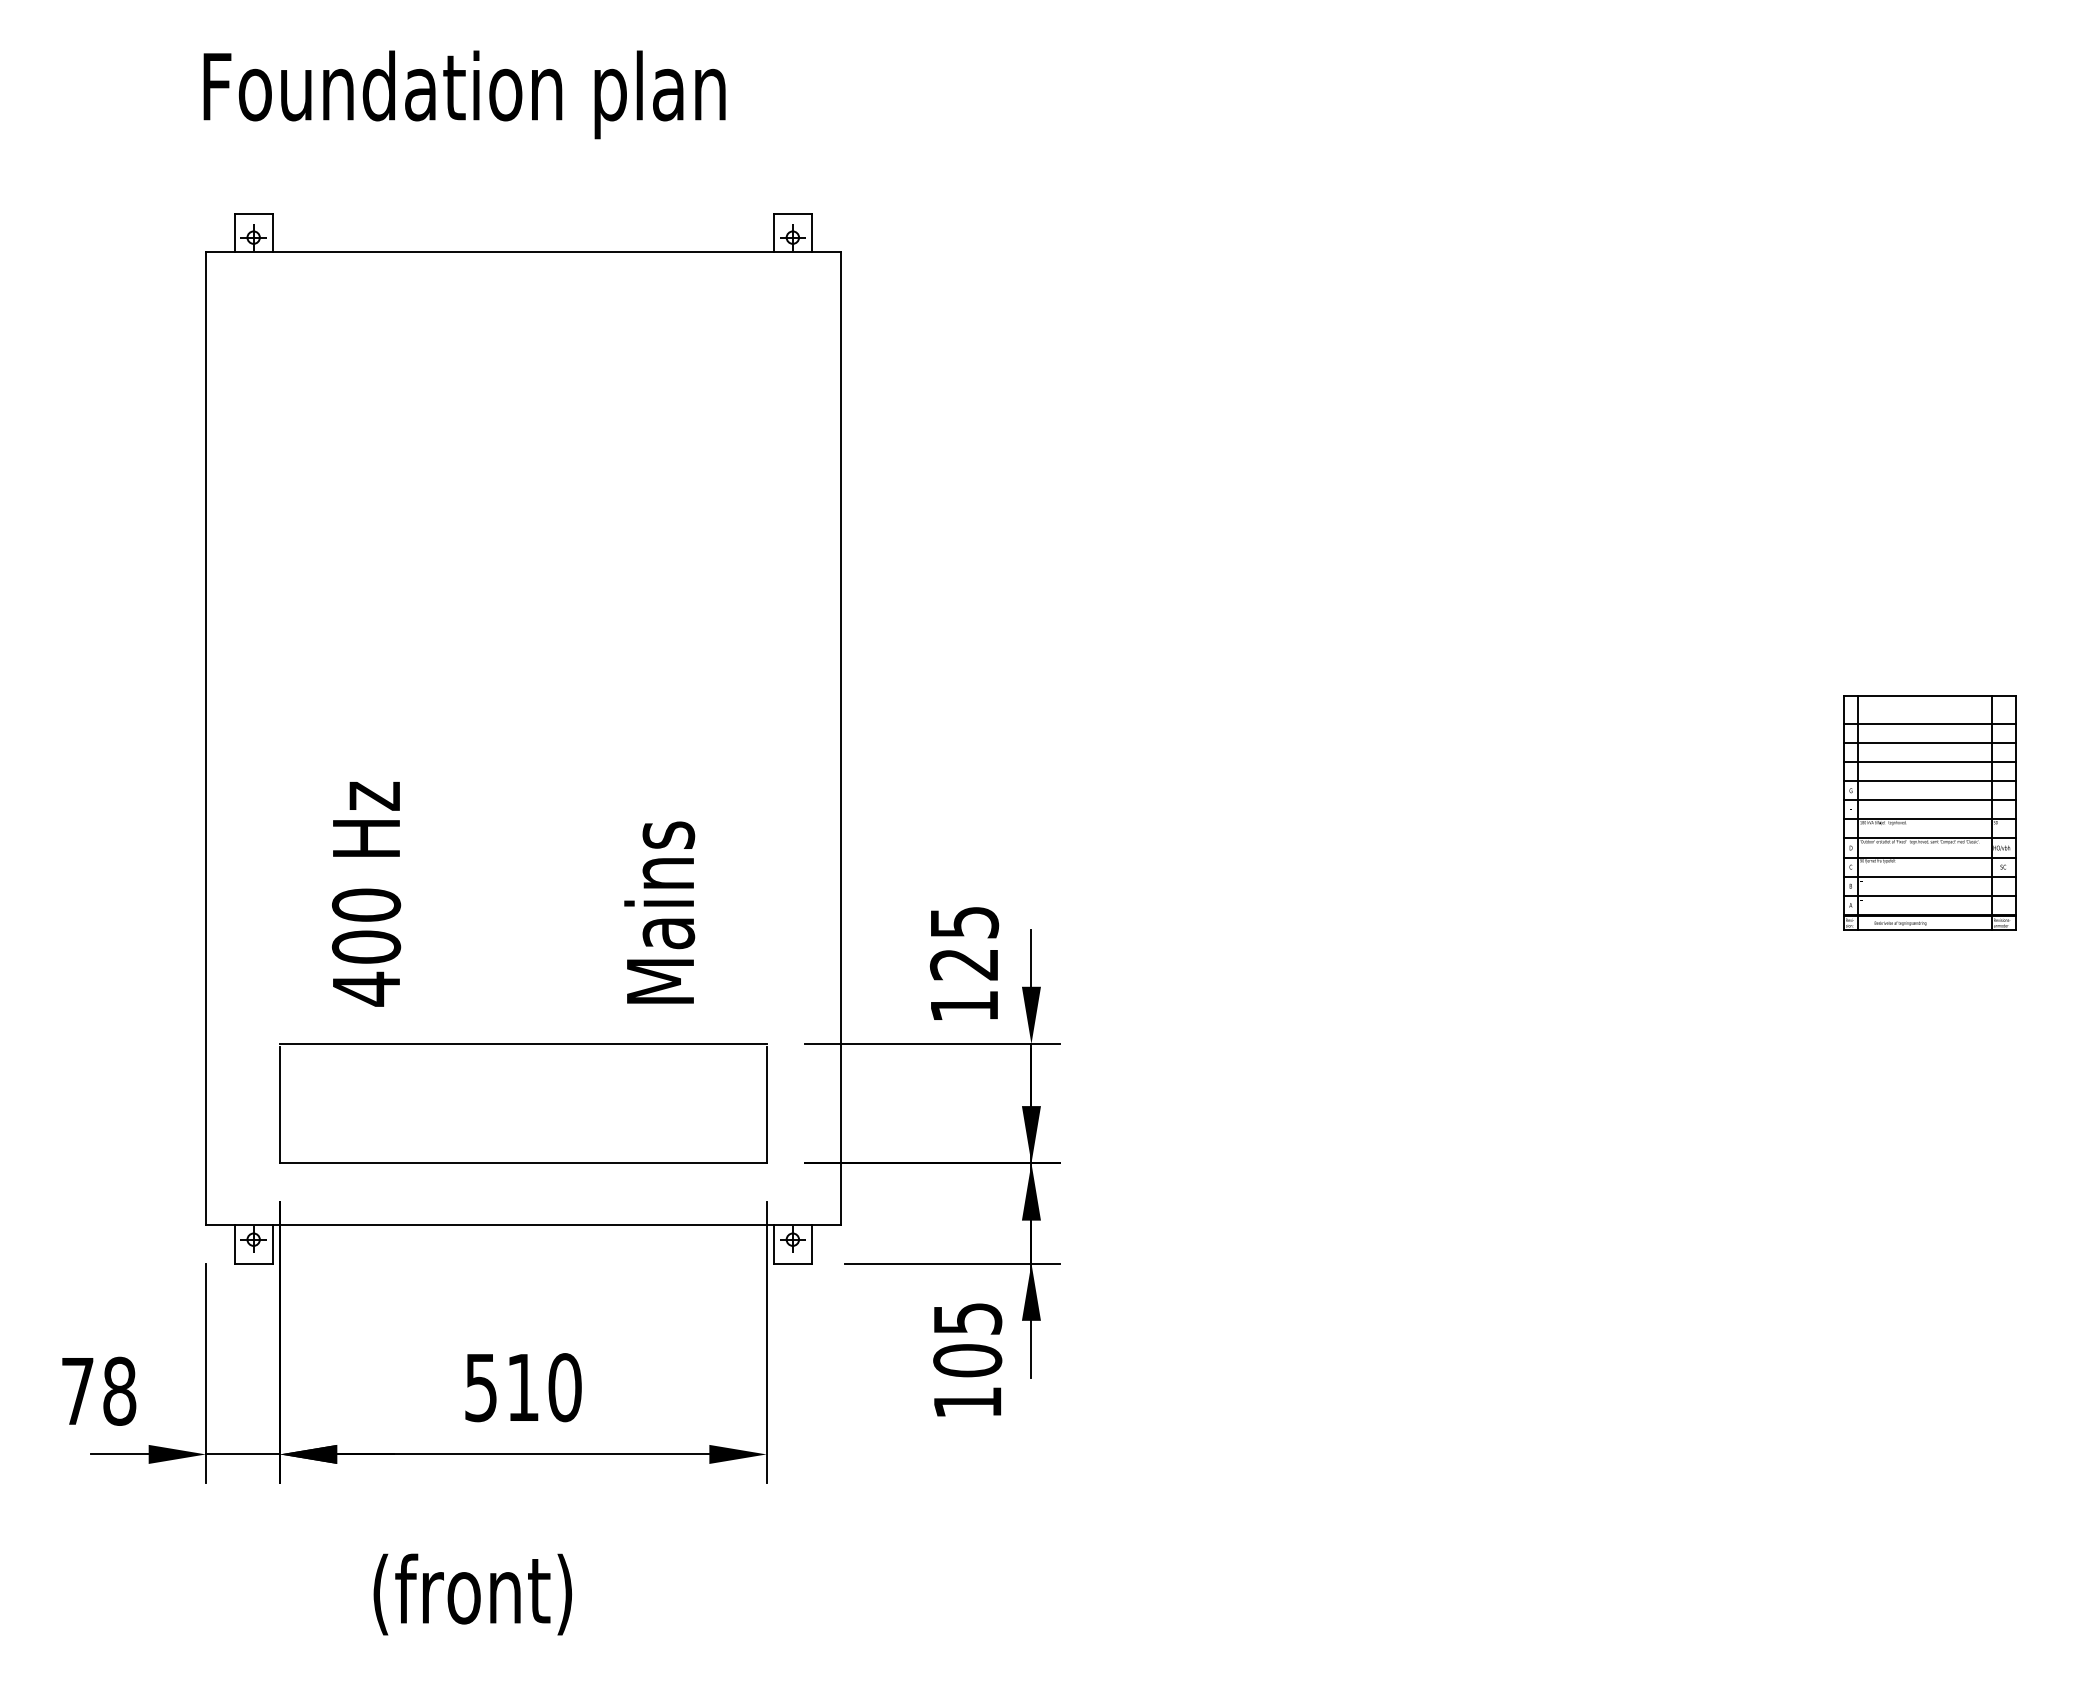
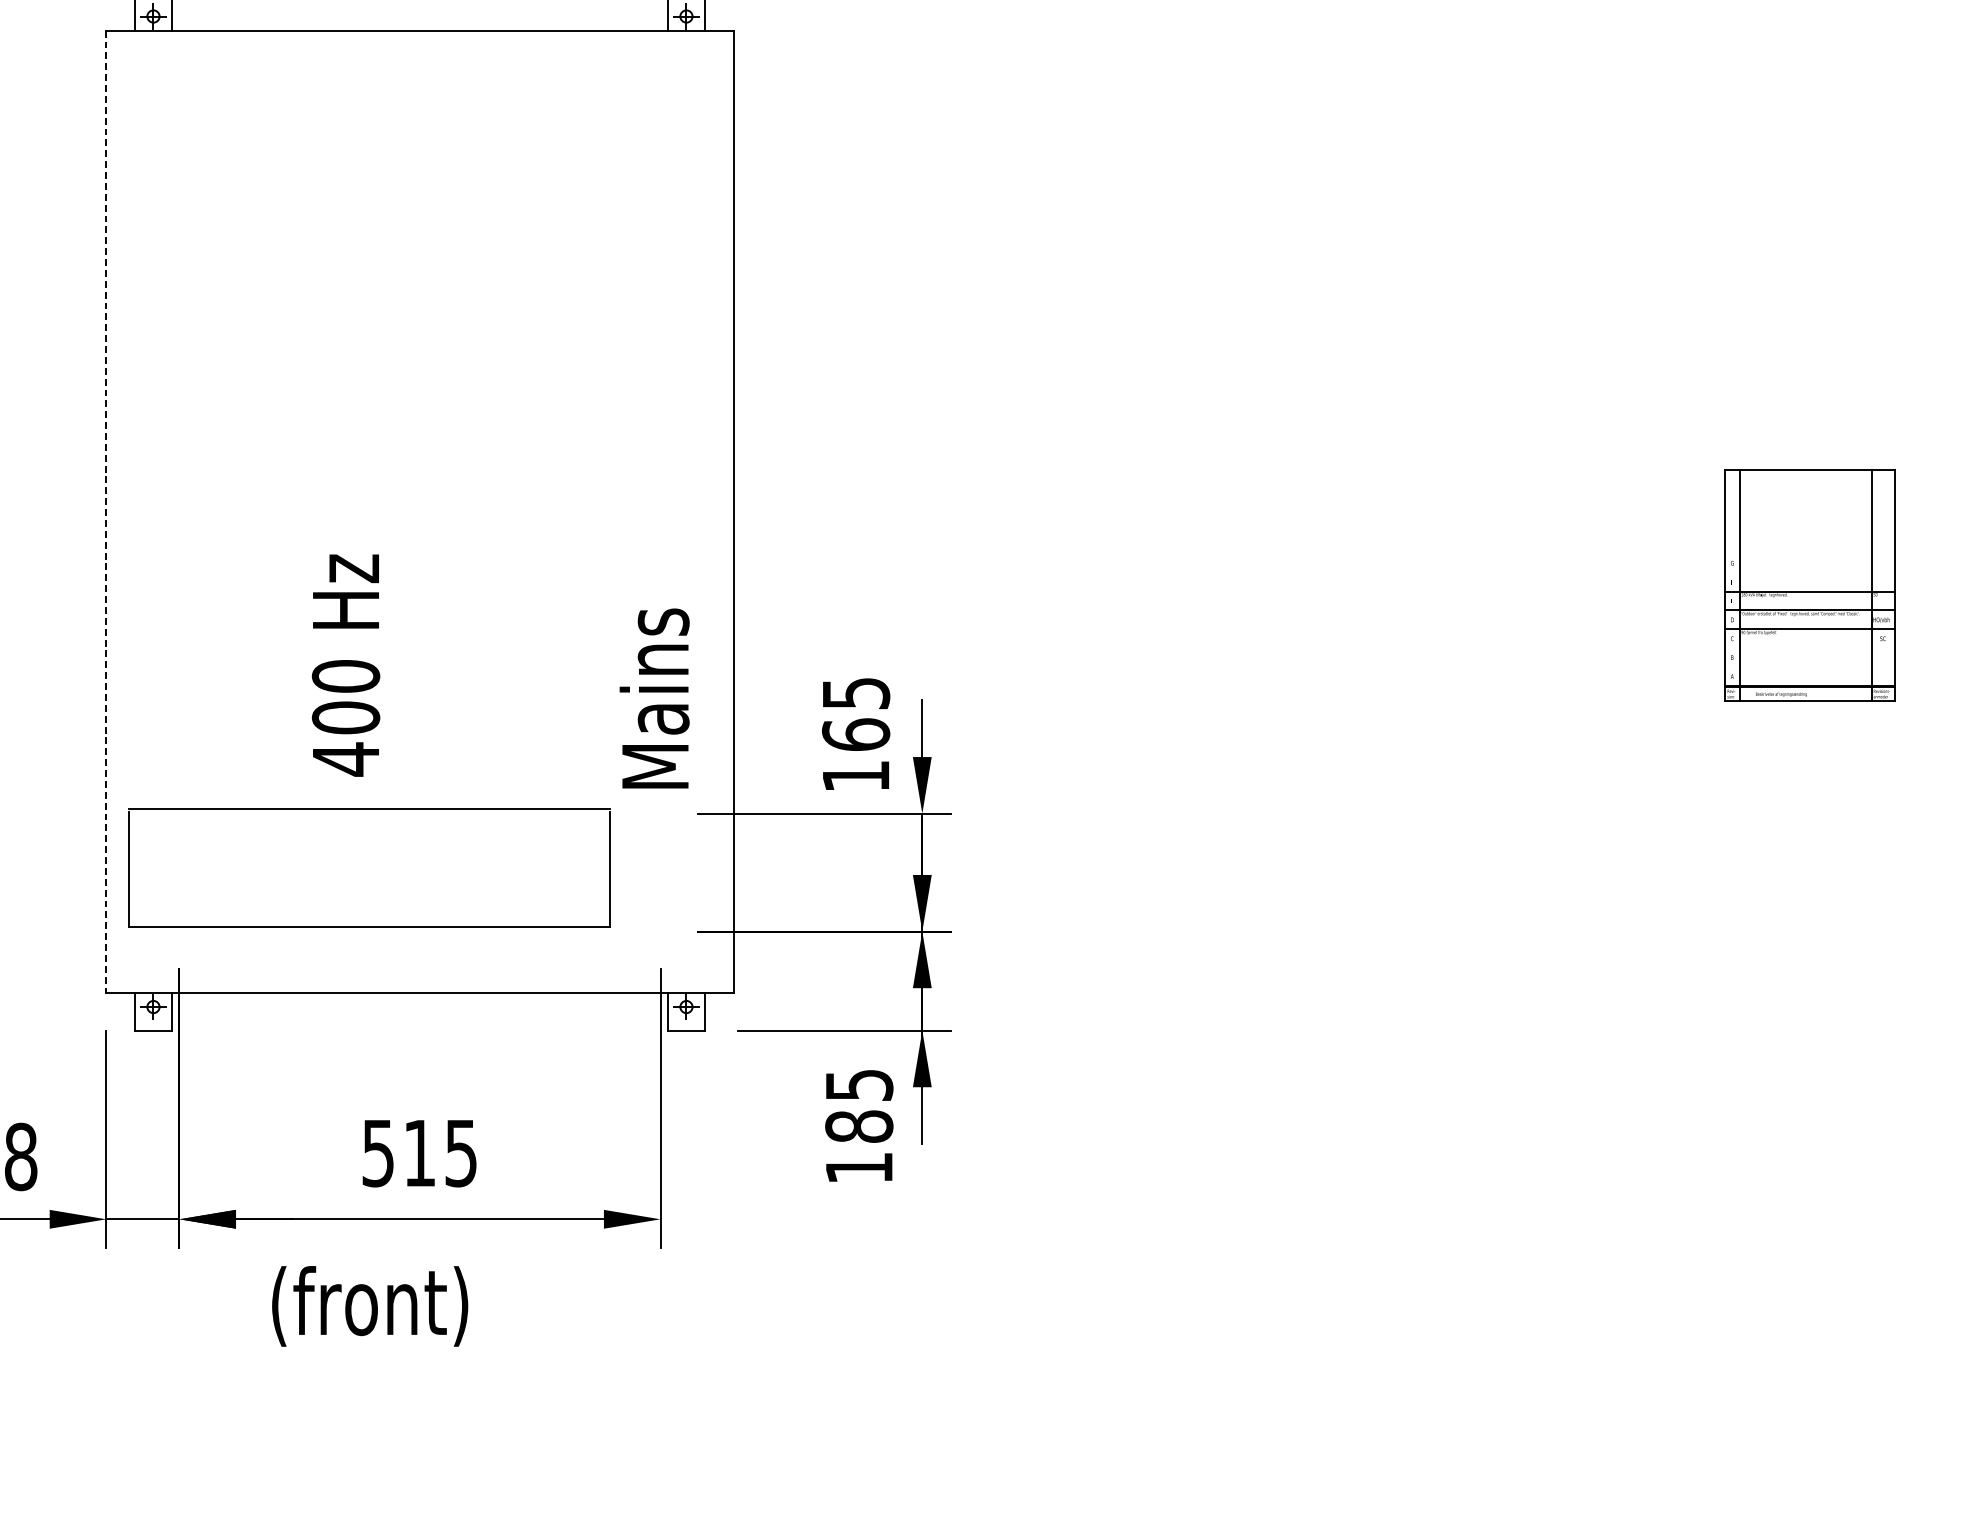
line: (1929, 723) -> (1810, 496), removed
line: (205, 738) -> (105, 511), solid -> dashed
line: (1929, 743) -> (1810, 516), removed
line: (1929, 762) -> (1810, 535), removed
line: (1929, 781) -> (1810, 554), removed
line: (1929, 800) -> (1810, 572), removed
line: (1929, 876) -> (1810, 648), removed
text: (366, 894) -> (346, 665), moved
line: (1929, 895) -> (1810, 666), removed
text: (659, 912) -> (654, 698), moved
text: (964, 963) -> (856, 734), 125 -> 165
part: (523, 1044) -> (369, 809), moved
text: (967, 1360) -> (859, 1126), 105 -> 185
text: (564, 1387) -> (460, 1153), 510 -> 515
text: (472, 1594) -> (369, 1306), moved

